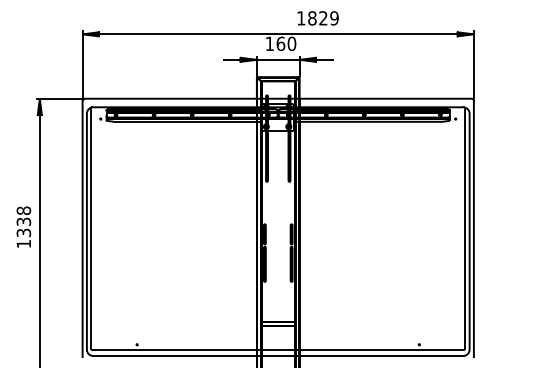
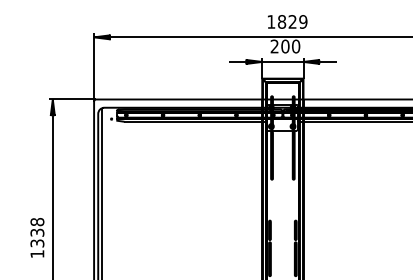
text: (317, 18) -> (286, 22), moved
text: (275, 43) -> (280, 46), 160 -> 200
text: (23, 226) -> (37, 237), moved

